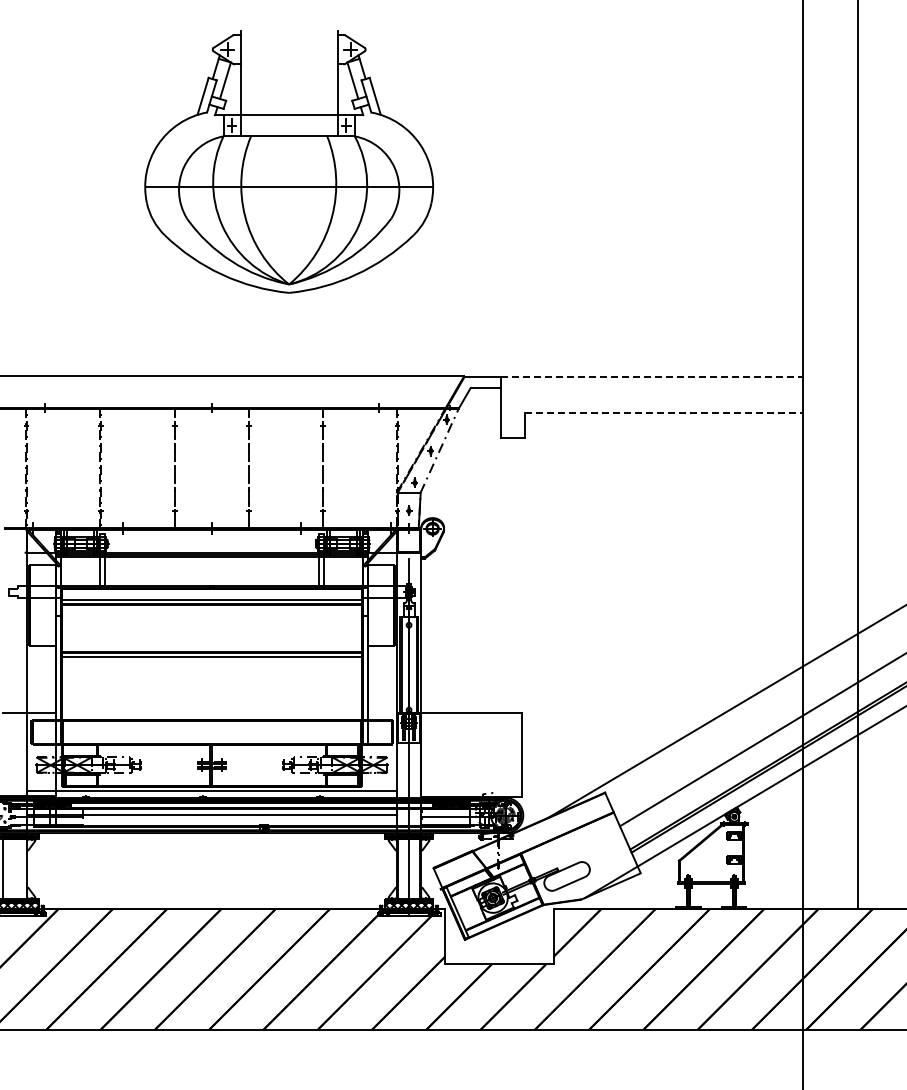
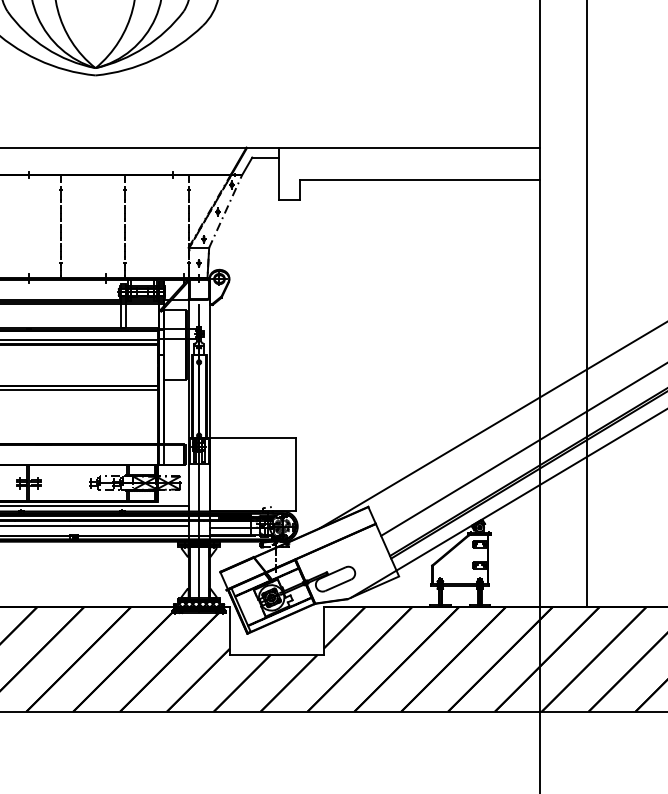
line: (652, 377) -> (409, 148), dashed -> solid
line: (664, 413) -> (419, 179), dashed -> solid

